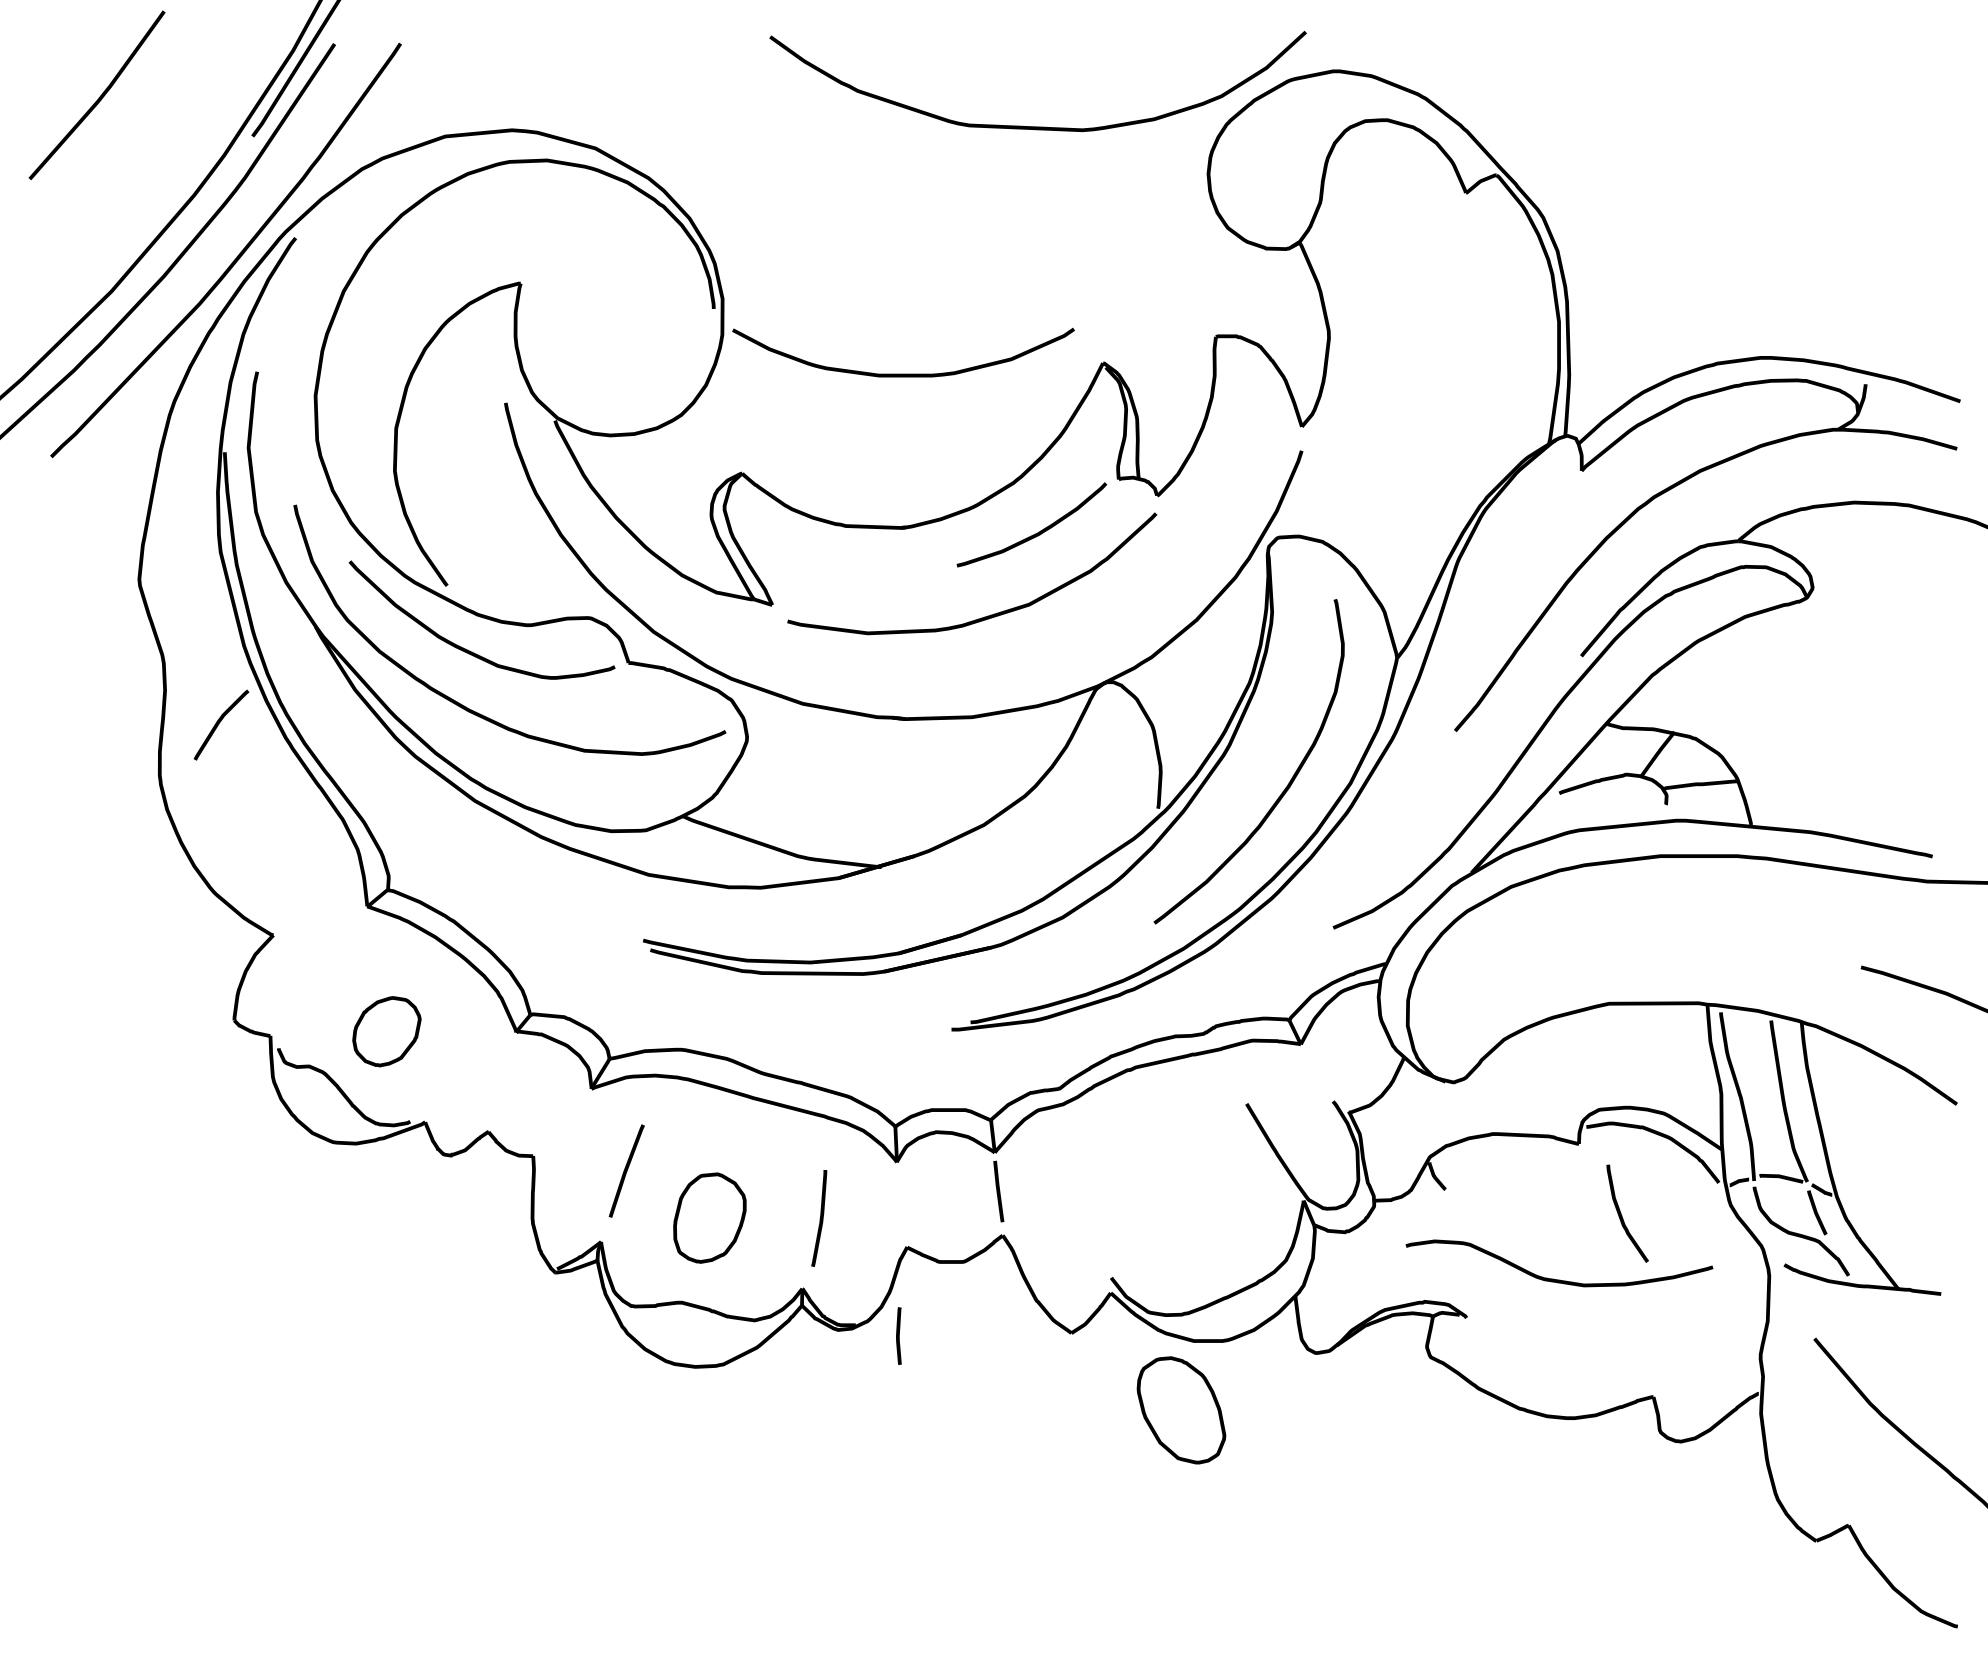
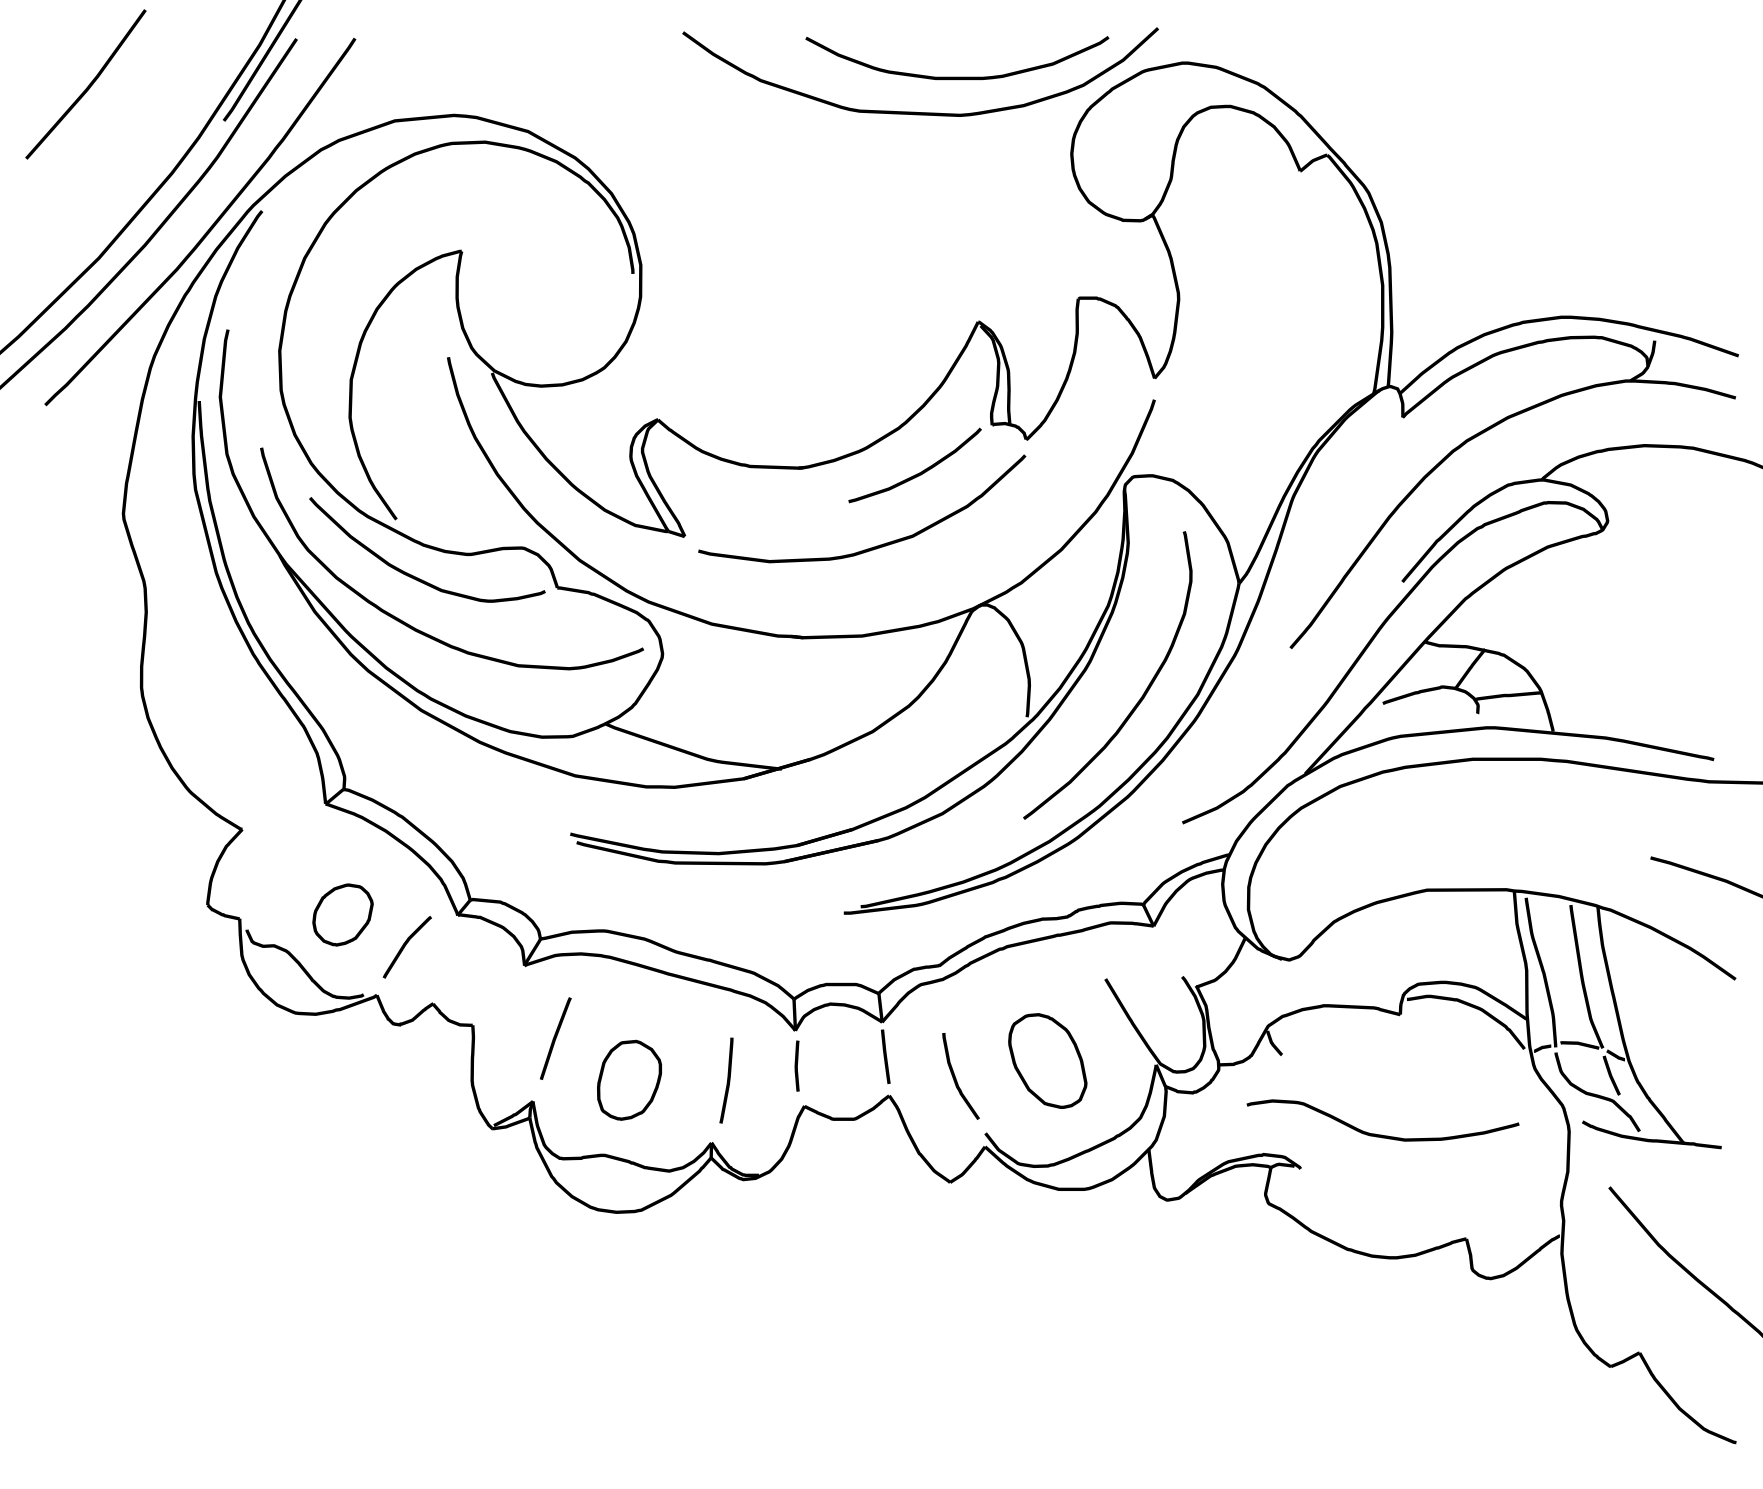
curve: (903, 373) -> (957, 76), moved
curve: (219, 724) -> (405, 946), moved
curve: (1622, 1215) -> (956, 1078), moved
curve: (898, 1335) -> (796, 1065), moved
part: (1181, 1410) -> (1047, 1061), moved

